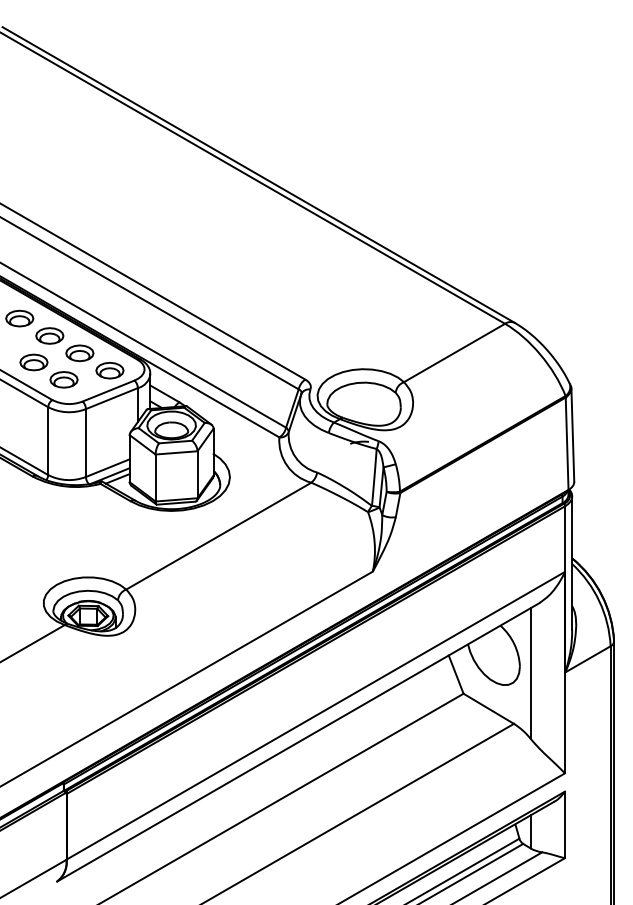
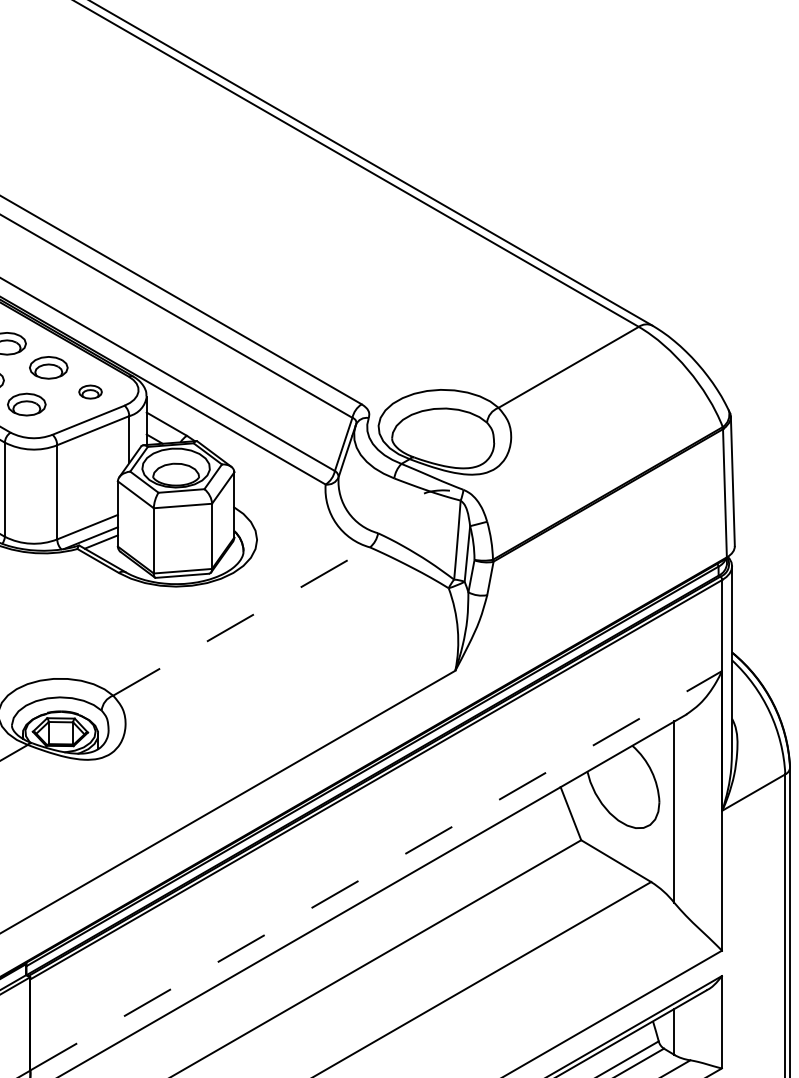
part: (109, 370) -> (89, 391), size x0.6
line: (218, 536) -> (241, 622), solid -> dashed
line: (315, 715) -> (375, 870), solid -> dashed

